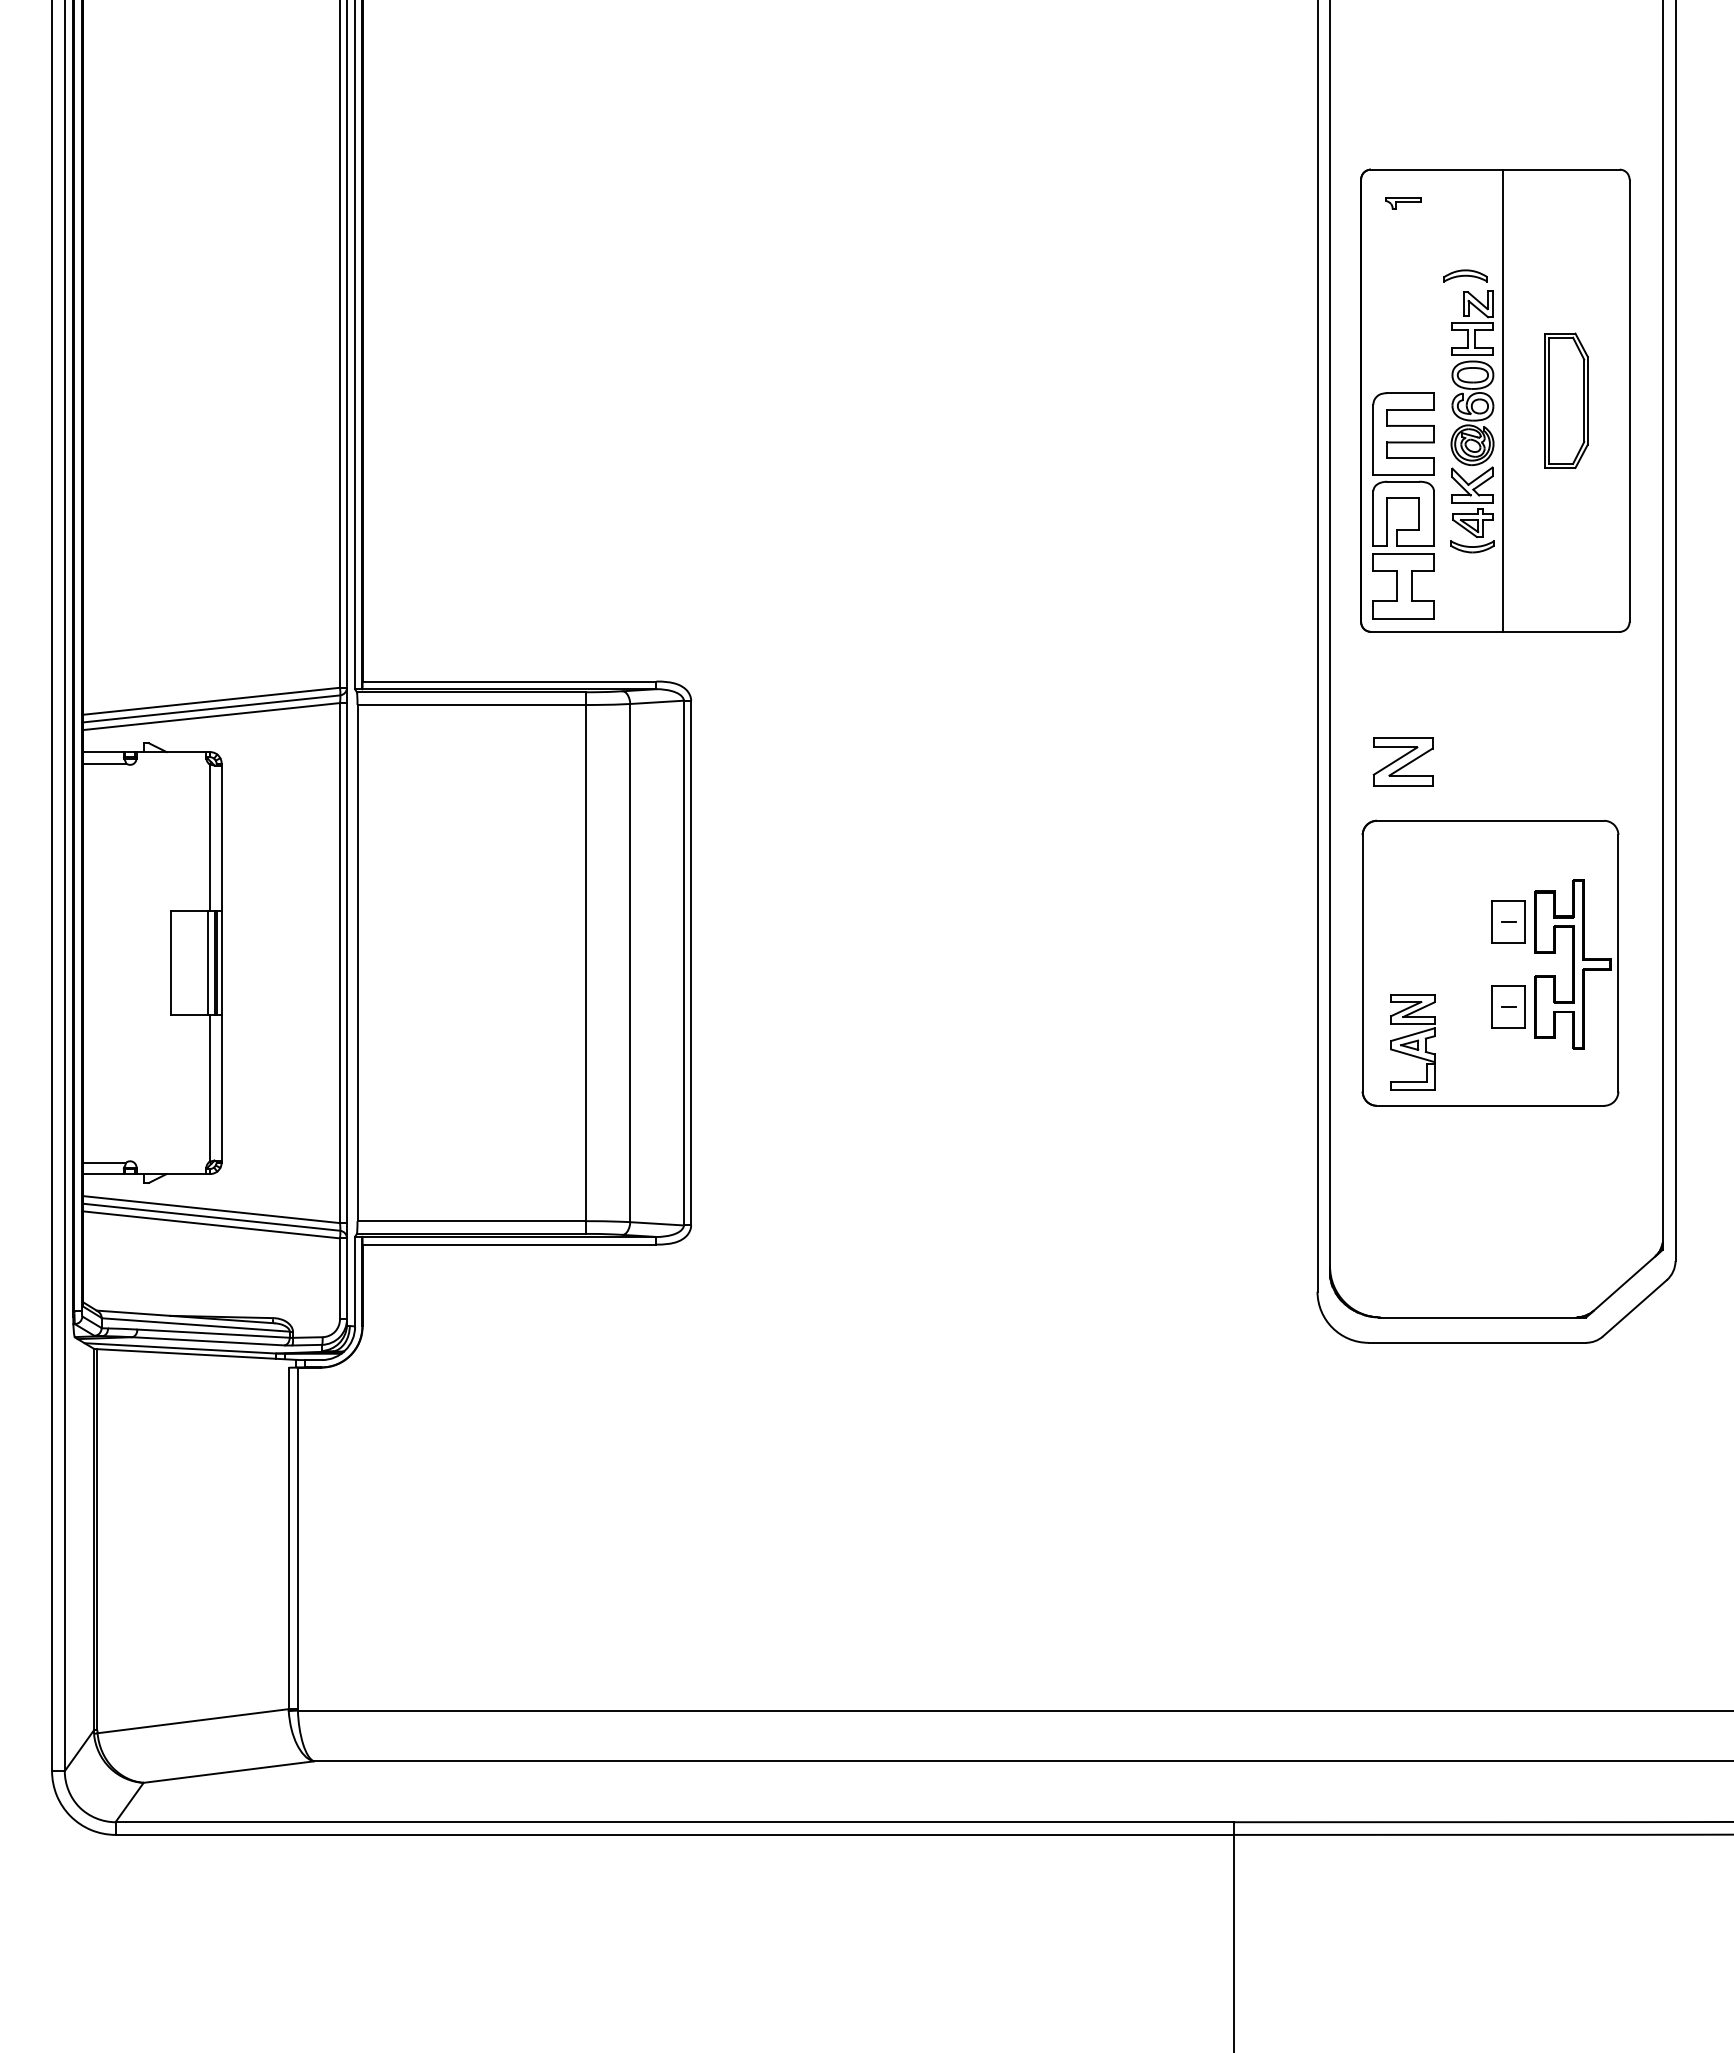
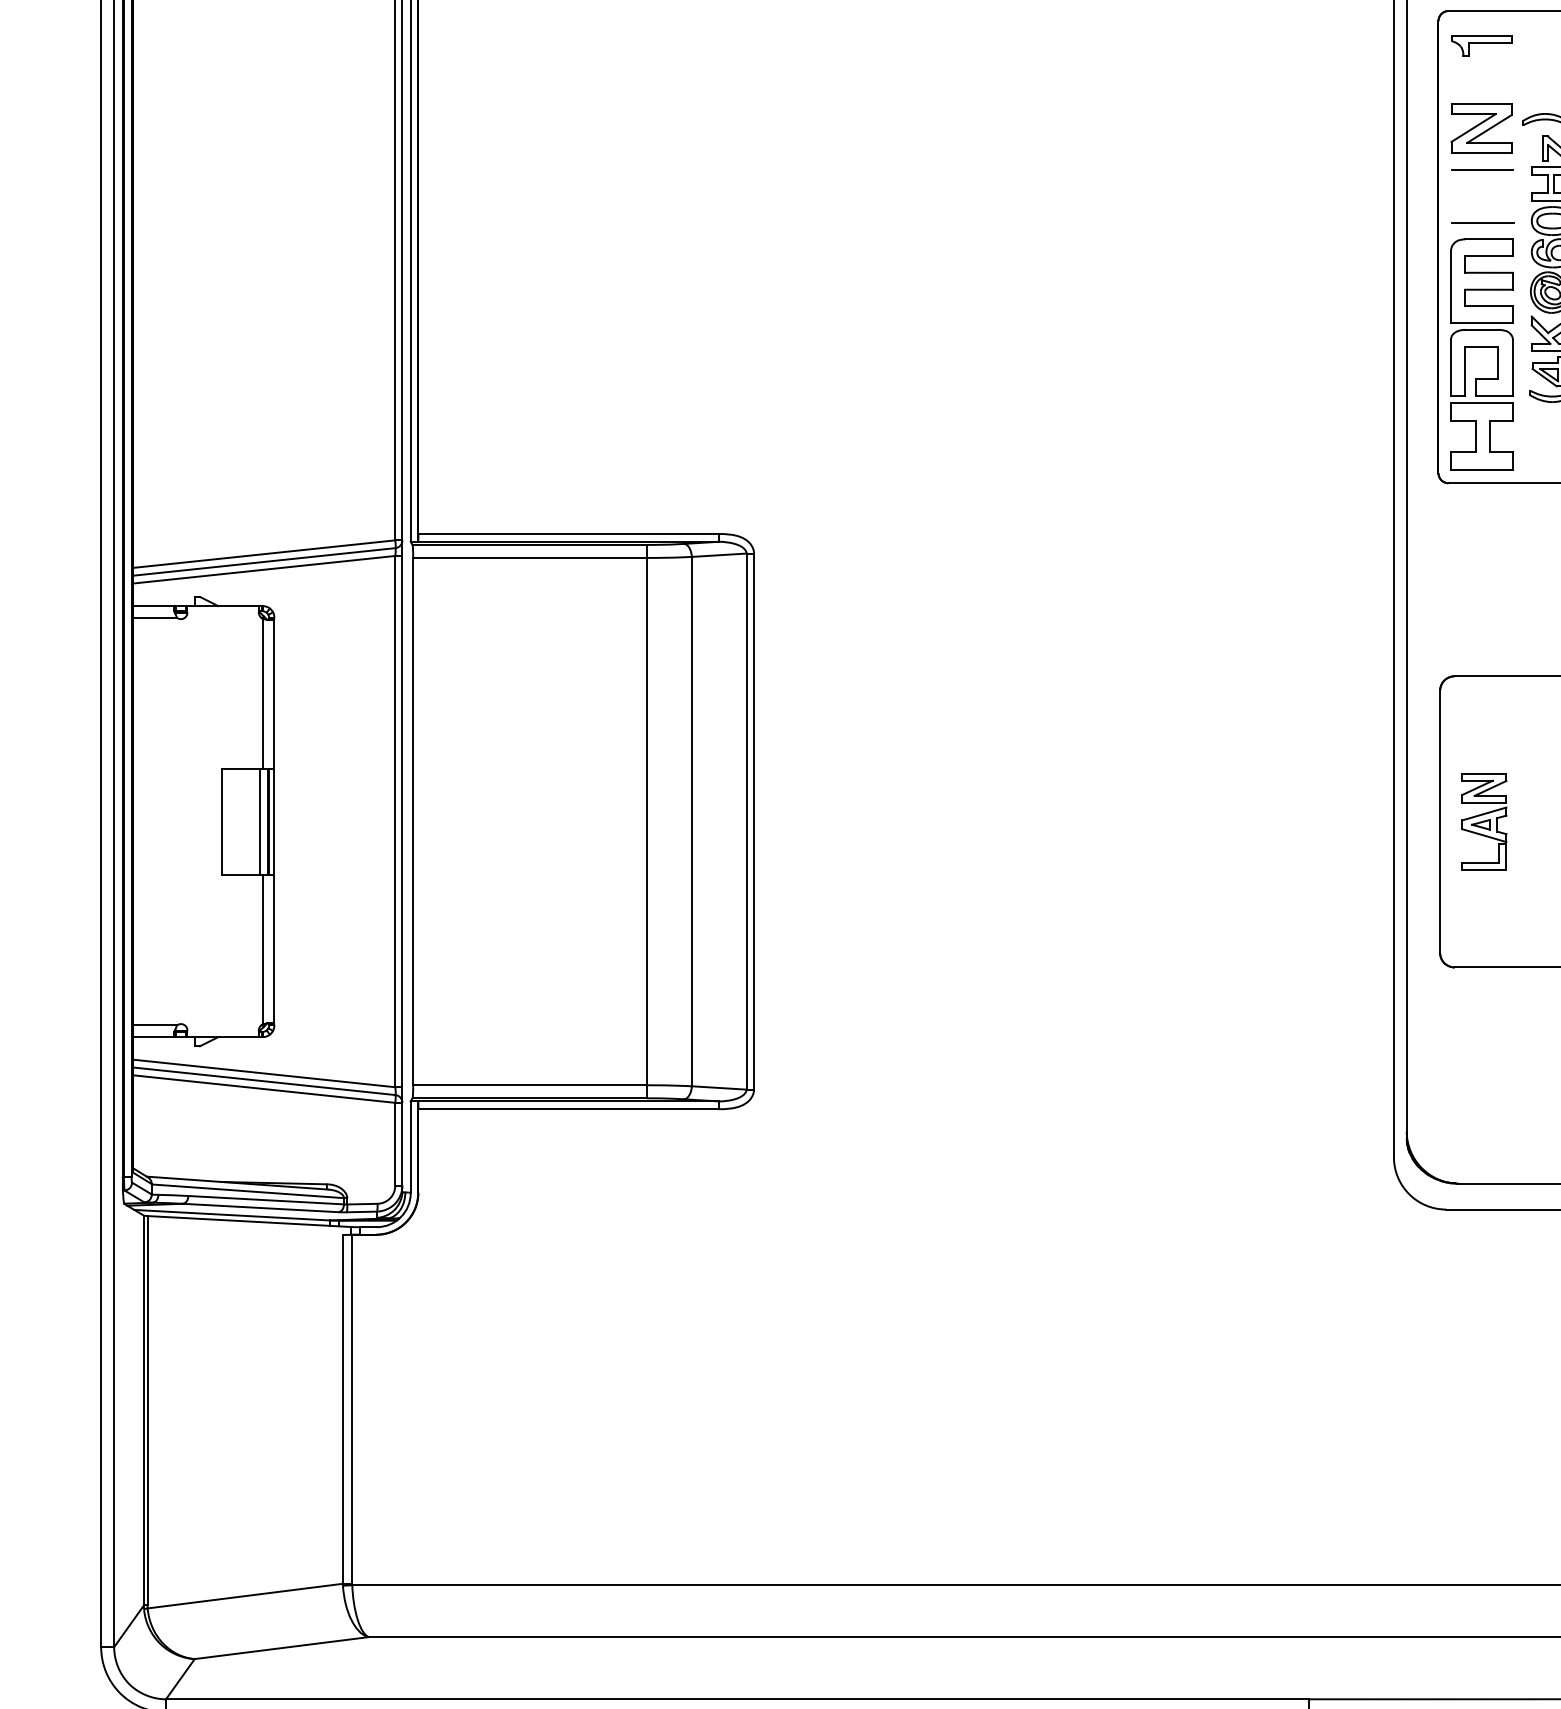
part: (1403, 203) -> (1481, 45), size x1.67
line: (1404, 325) -> (1482, 170), added
line: (1404, 377) -> (1482, 223), added
part: (1402, 761) -> (1480, 128), moved
part: (1412, 1042) -> (1483, 822), moved

